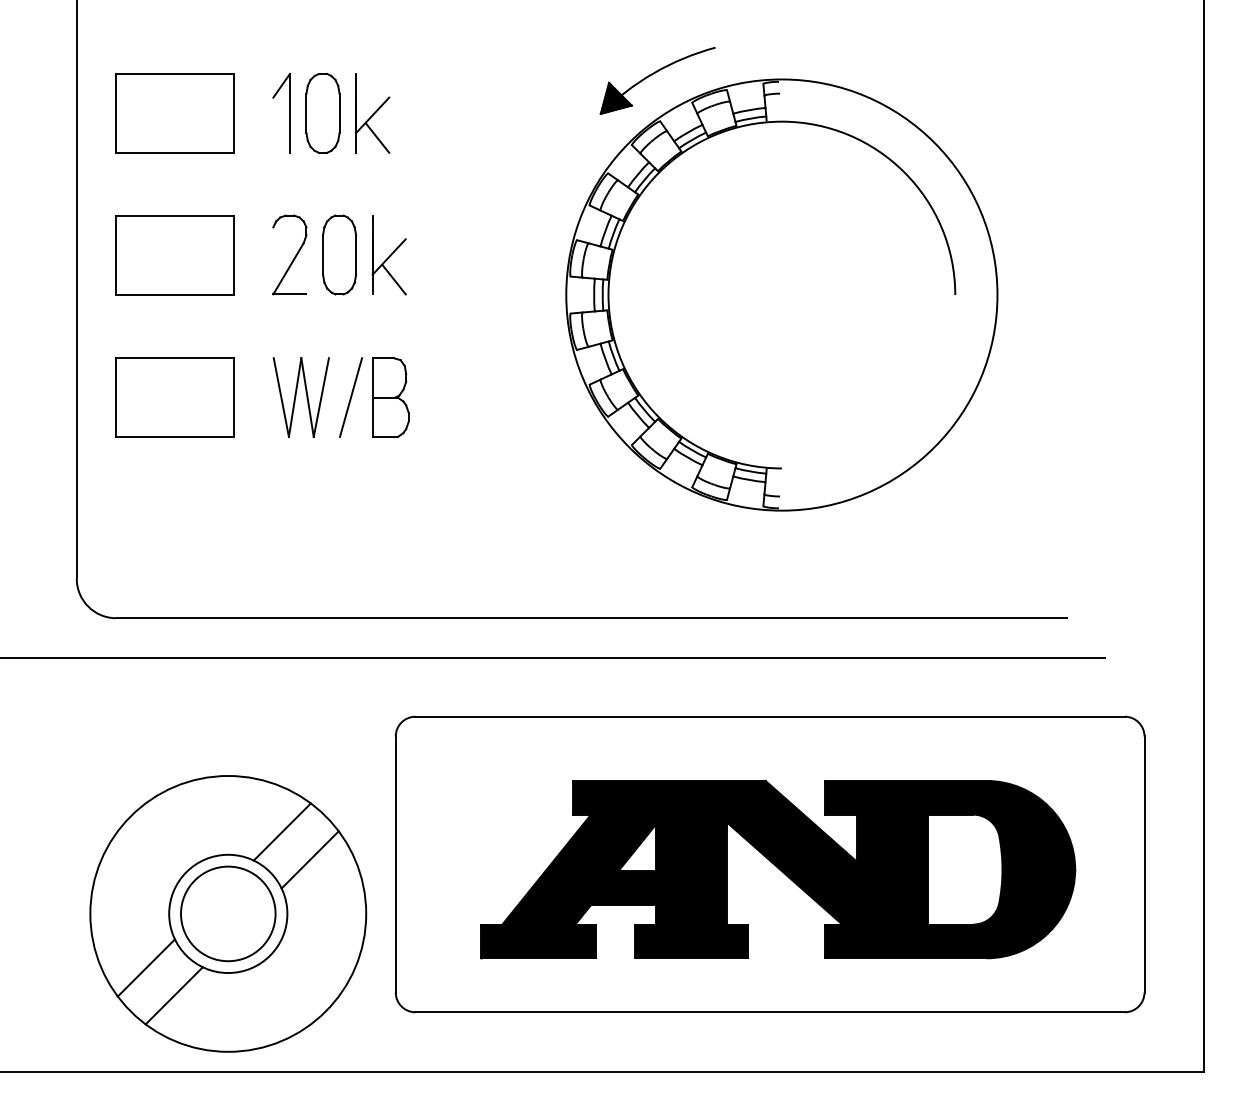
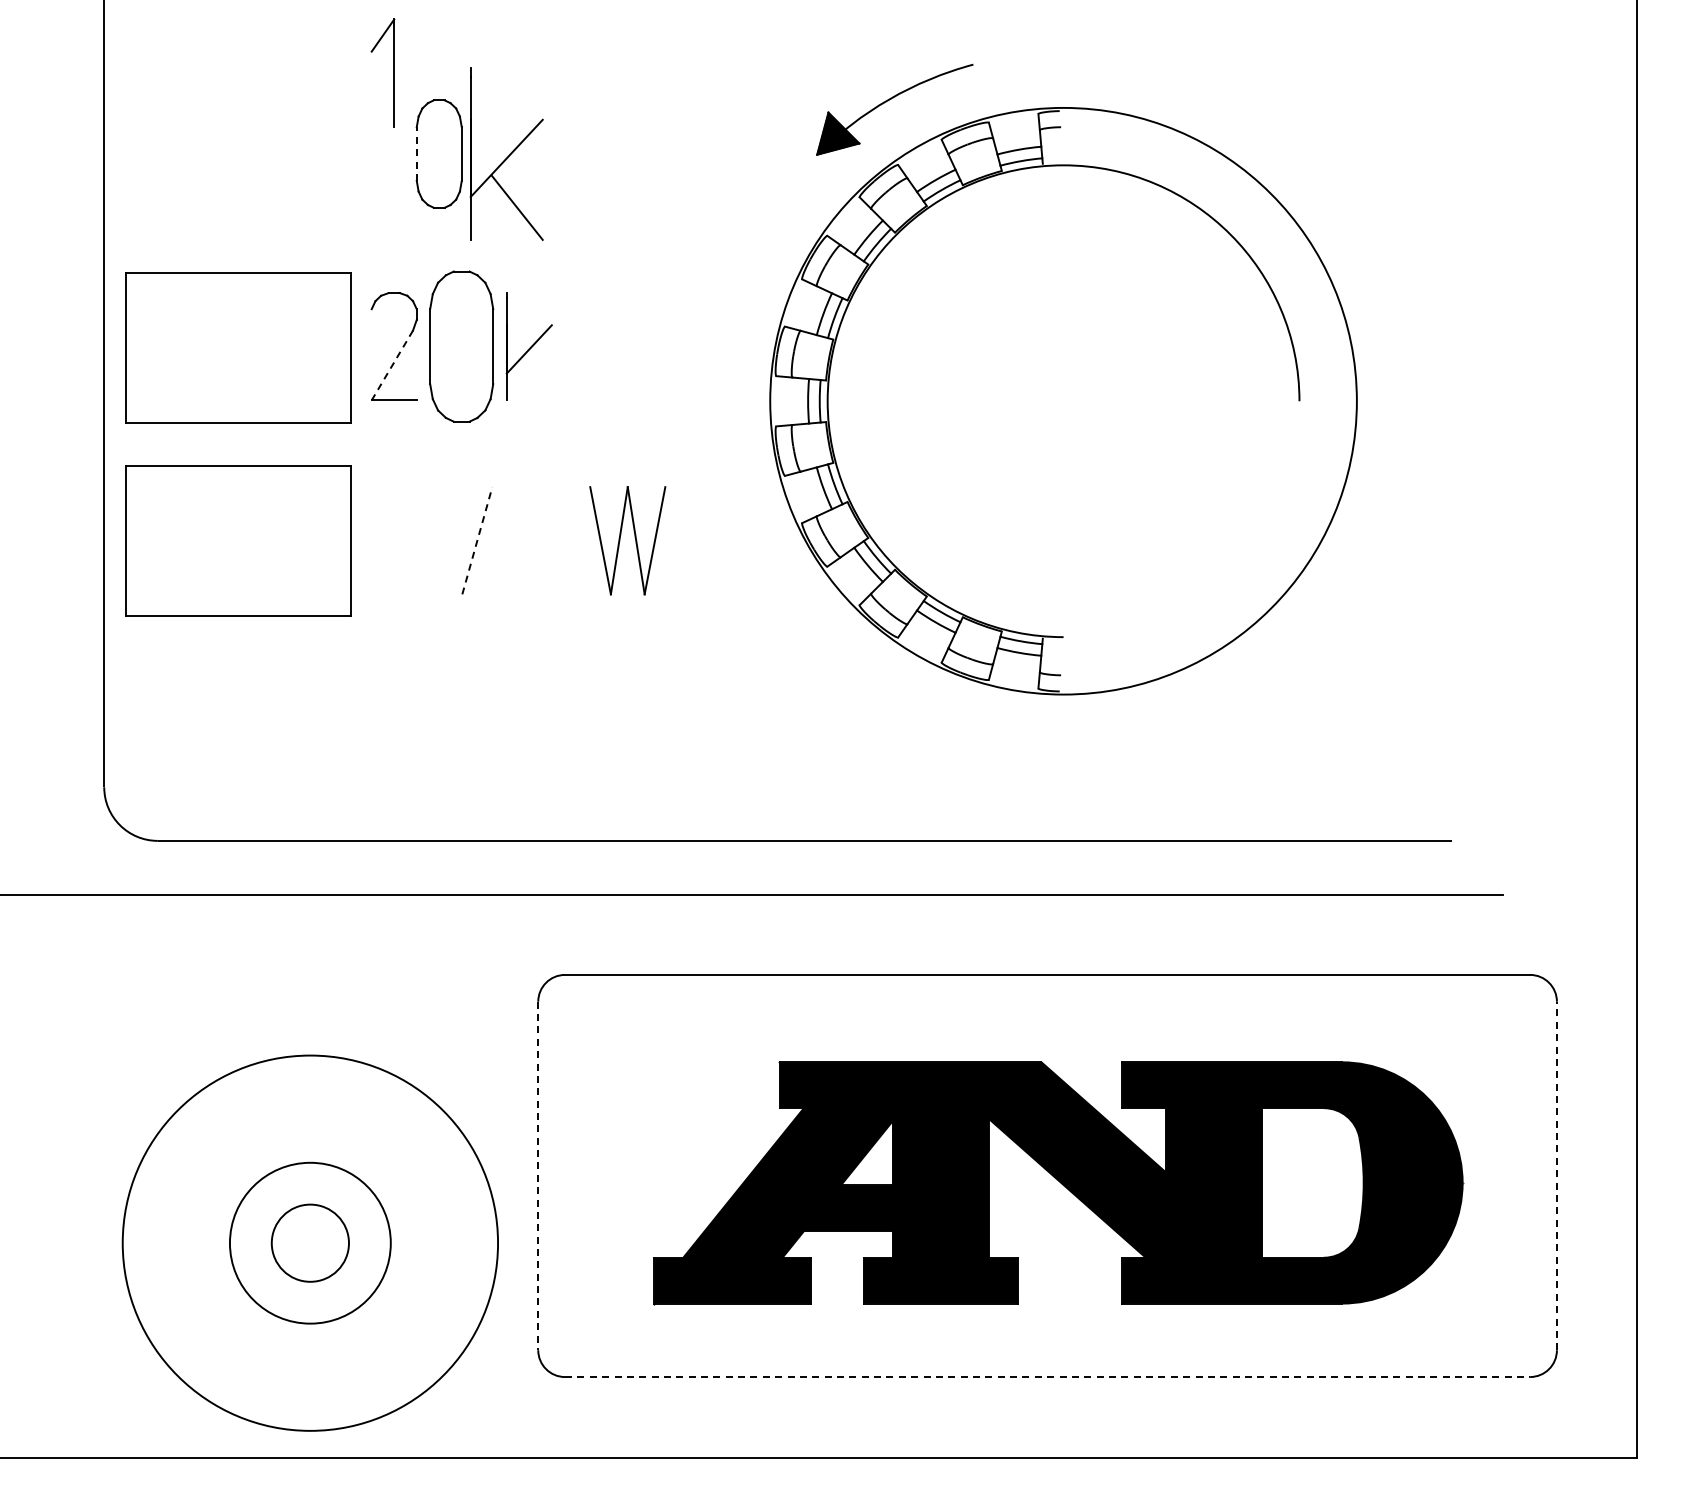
part: (289, 112) -> (393, 72), moved
part: (372, 112) -> (506, 153), size x1.6
part: (175, 113) -> (238, 154), removed
line: (306, 113) -> (416, 154), solid -> dashed
part: (339, 254) -> (461, 346), size x1.4
part: (175, 255) -> (238, 347), size x1.4
line: (288, 268) -> (392, 365), solid -> dashed
line: (393, 279) -> (535, 380), removed
part: (175, 397) -> (238, 540), size x1.4
part: (295, 397) -> (620, 540), moved
line: (351, 397) -> (477, 540), solid -> dashed
part: (390, 397) -> (531, 540), removed
line: (282, 831) -> (383, 1131), removed
line: (309, 859) -> (421, 1169), removed
line: (395, 864) -> (538, 1176), solid -> dashed
line: (1144, 864) -> (1556, 1175), solid -> dashed
circle: (228, 913) -> (310, 1242), size x0.6
line: (146, 967) -> (198, 1316), removed
line: (173, 995) -> (236, 1354), removed
line: (770, 1012) -> (1047, 1377), solid -> dashed

